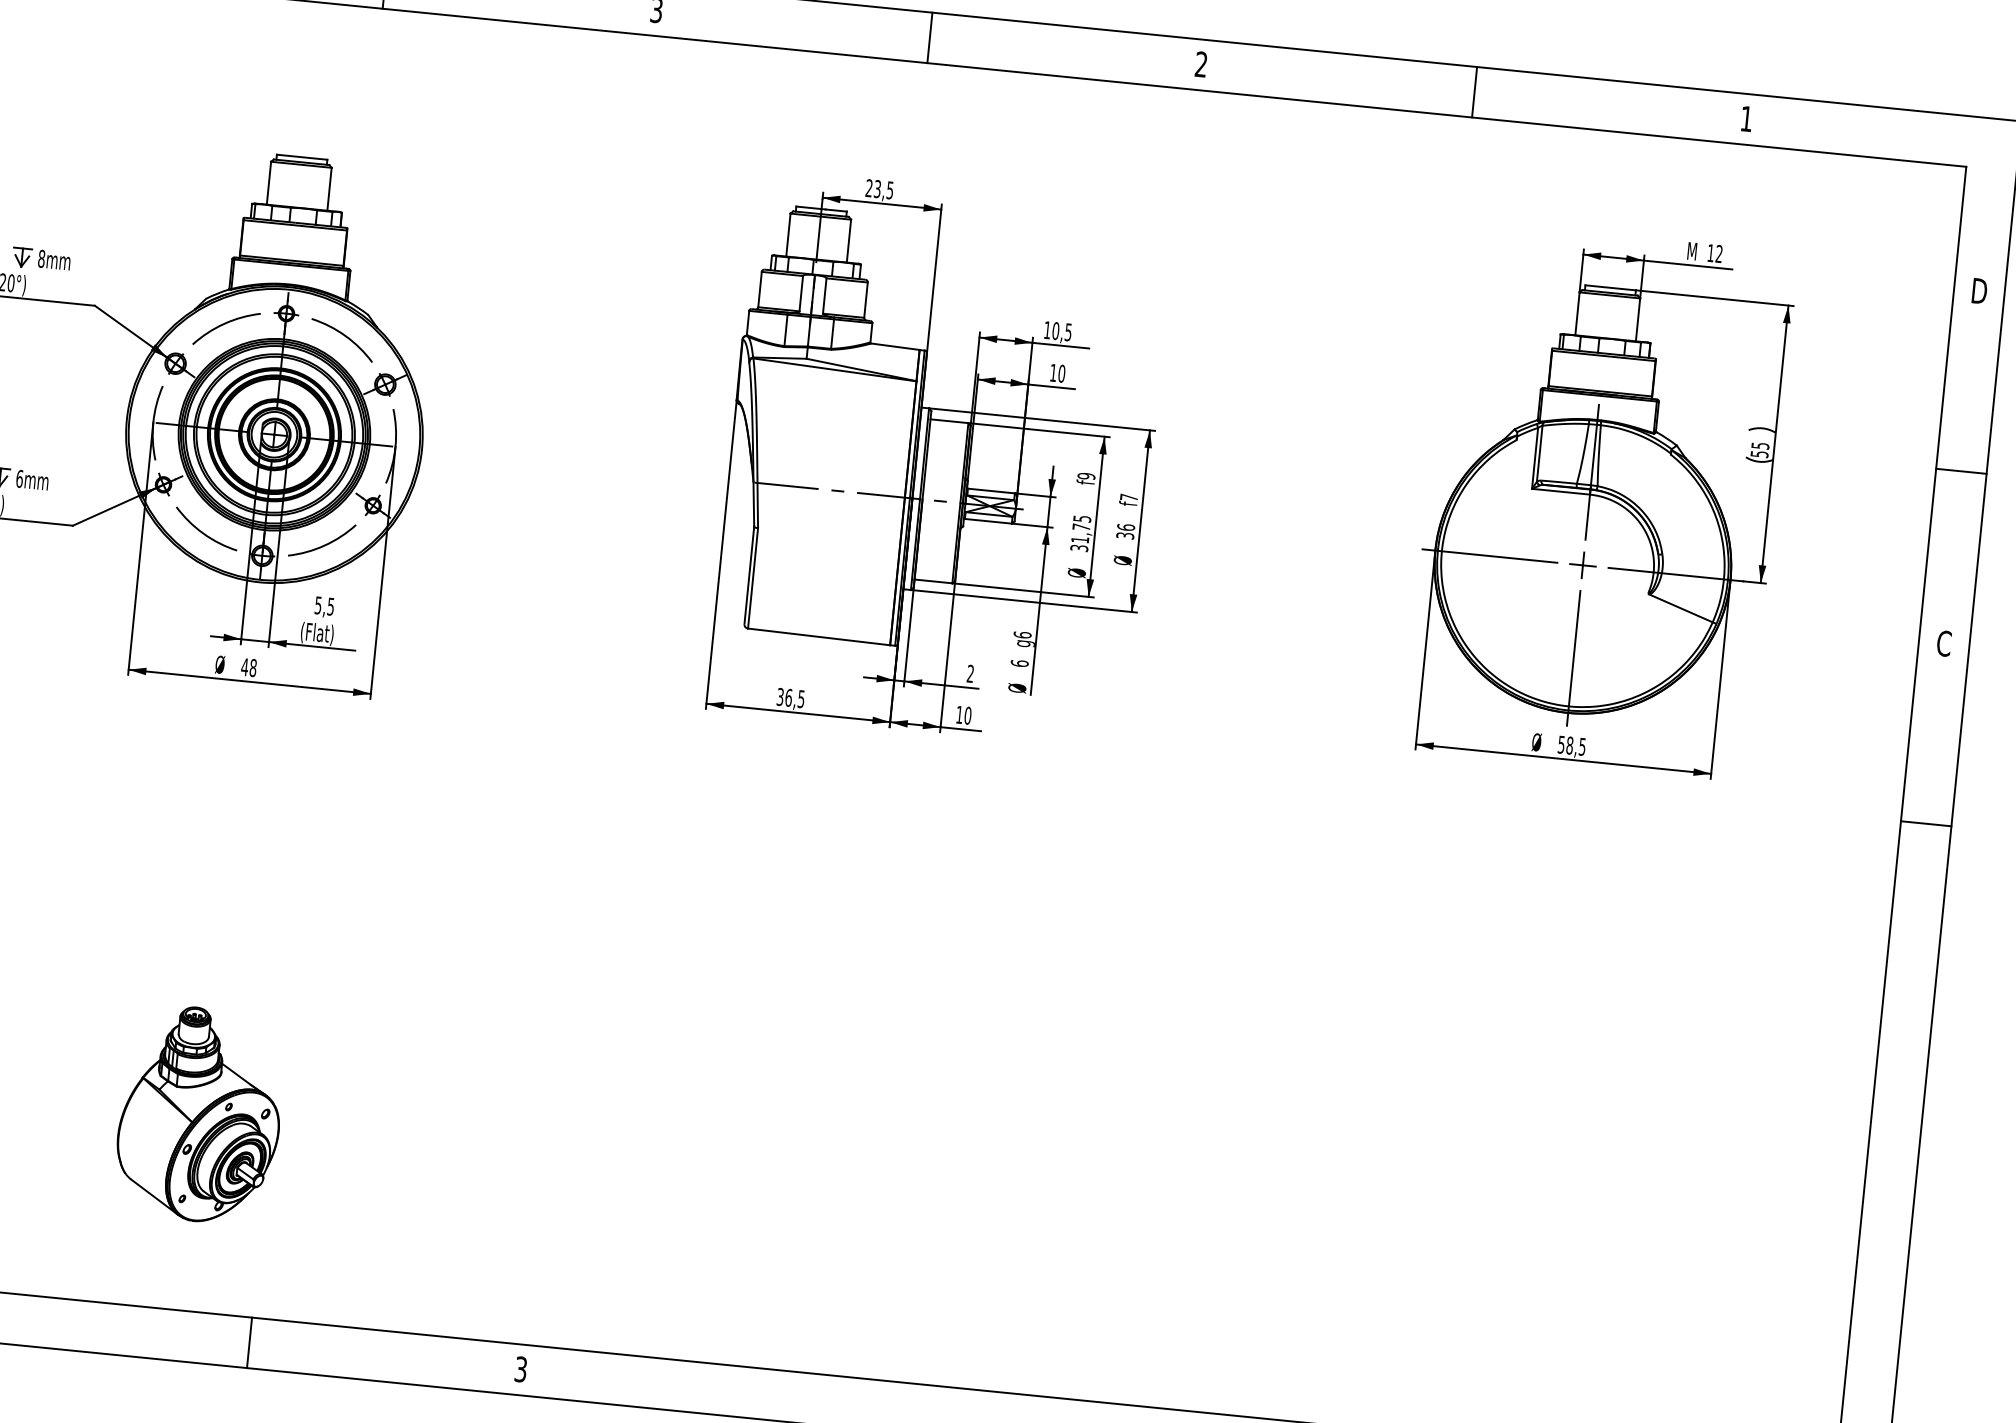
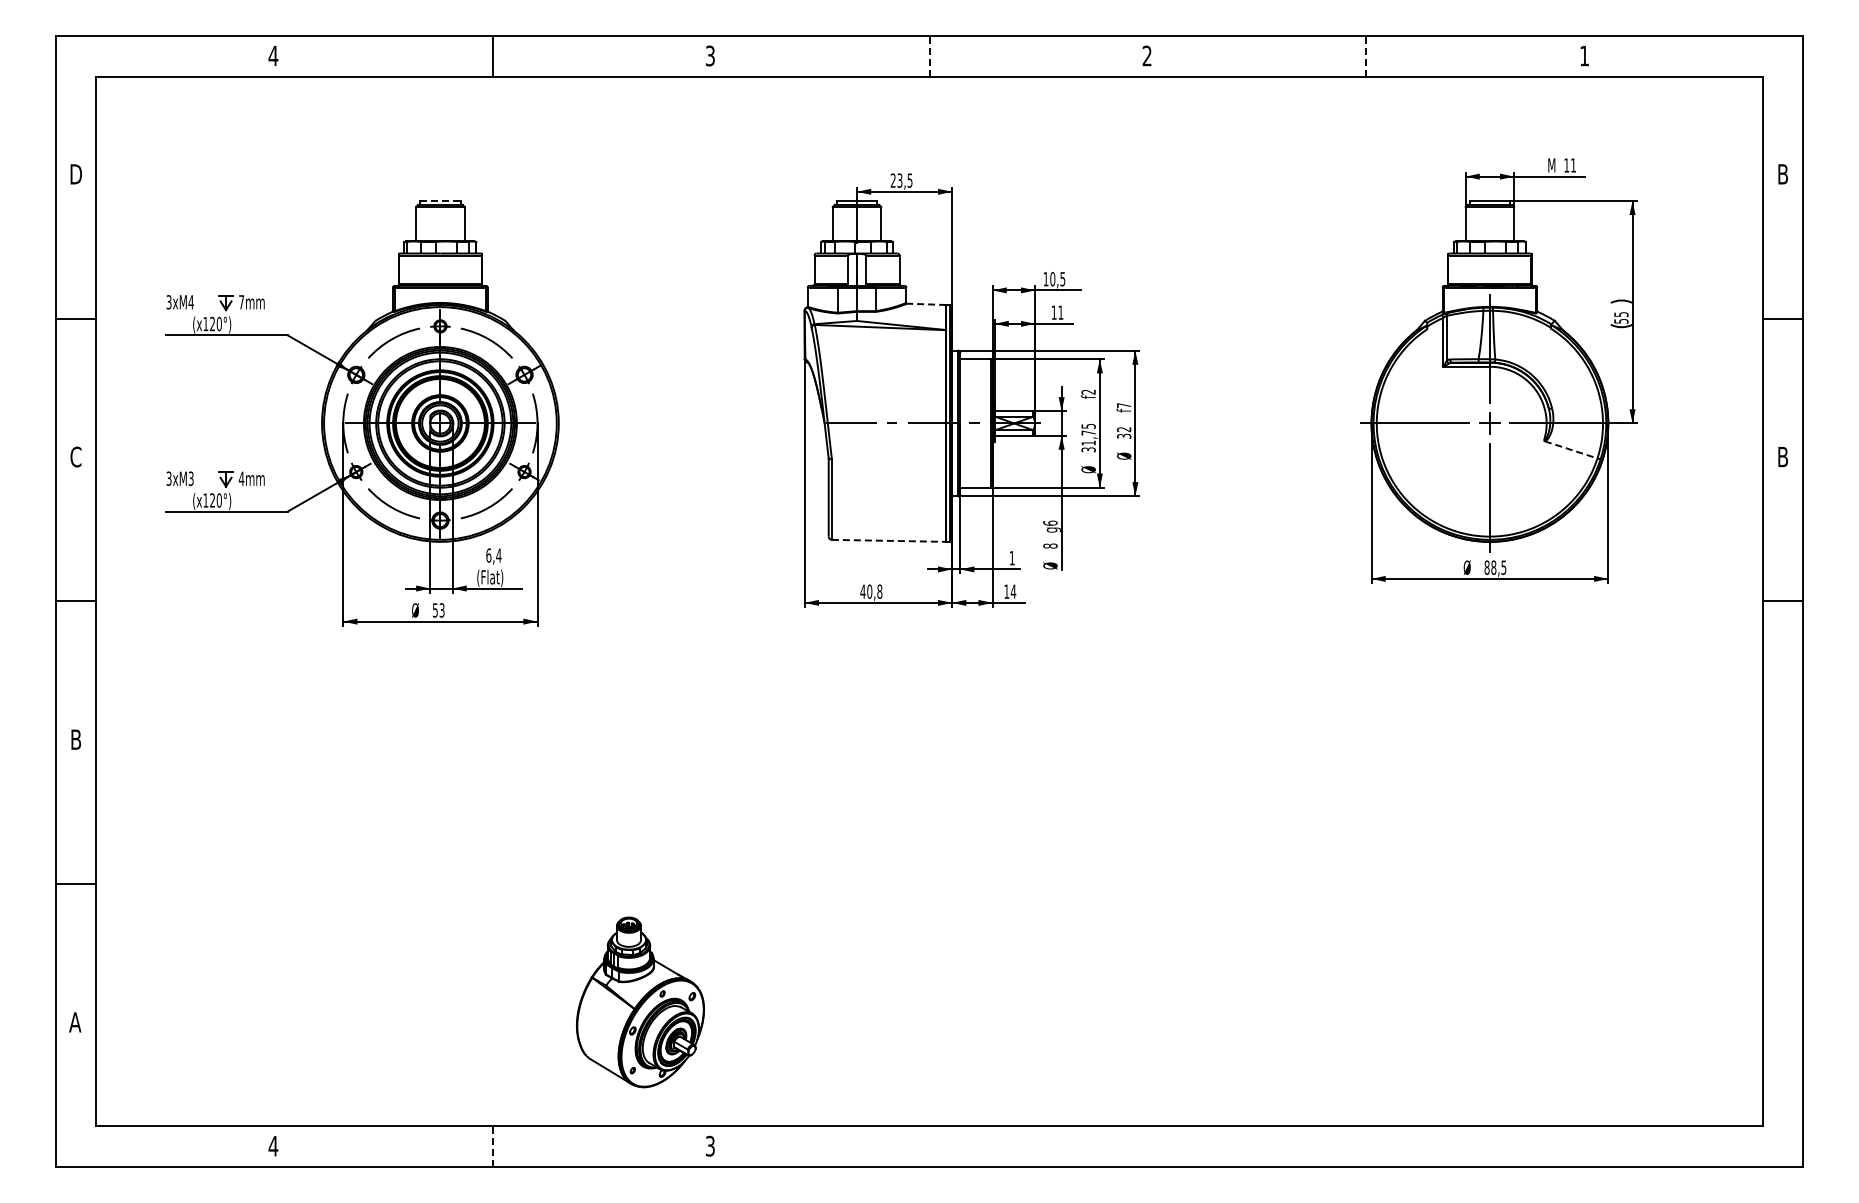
line: (930, 36) -> (929, 55), solid -> dashed
line: (1474, 91) -> (1366, 55), solid -> dashed
line: (302, 156) -> (440, 200), solid -> dashed
text: (1719, 254) -> (1573, 165), 12 -> 11
text: (41, 259) -> (241, 302), 8mm -> 7mm
text: (1978, 291) -> (1782, 174), D -> B
line: (895, 346) -> (926, 304), solid -> dashed
text: (1061, 373) -> (1060, 312), 10 -> 11
text: (1086, 475) -> (1088, 391), f9 -> f2
text: (19, 478) -> (241, 478), 6mm -> 4mm
text: (1126, 527) -> (1124, 429), 36 -> 32
text: (324, 605) -> (493, 555), 5,5 -> 6,4
line: (1681, 607) -> (1571, 449), solid -> dashed
line: (819, 636) -> (889, 540), solid -> dashed
text: (1943, 642) -> (1782, 456), C -> B
text: (1019, 662) -> (1050, 545), 6 -> 8
text: (248, 667) -> (438, 610), 48 -> 53
text: (969, 674) -> (1011, 558), 2 -> 1
text: (790, 697) -> (871, 591), 36,5 -> 40,8
text: (968, 715) -> (1013, 591), 10 -> 14
text: (1560, 744) -> (1486, 567), 58,5 -> 88,5
part: (200, 1114) -> (640, 1002), moved
line: (249, 1342) -> (492, 1146), solid -> dashed

